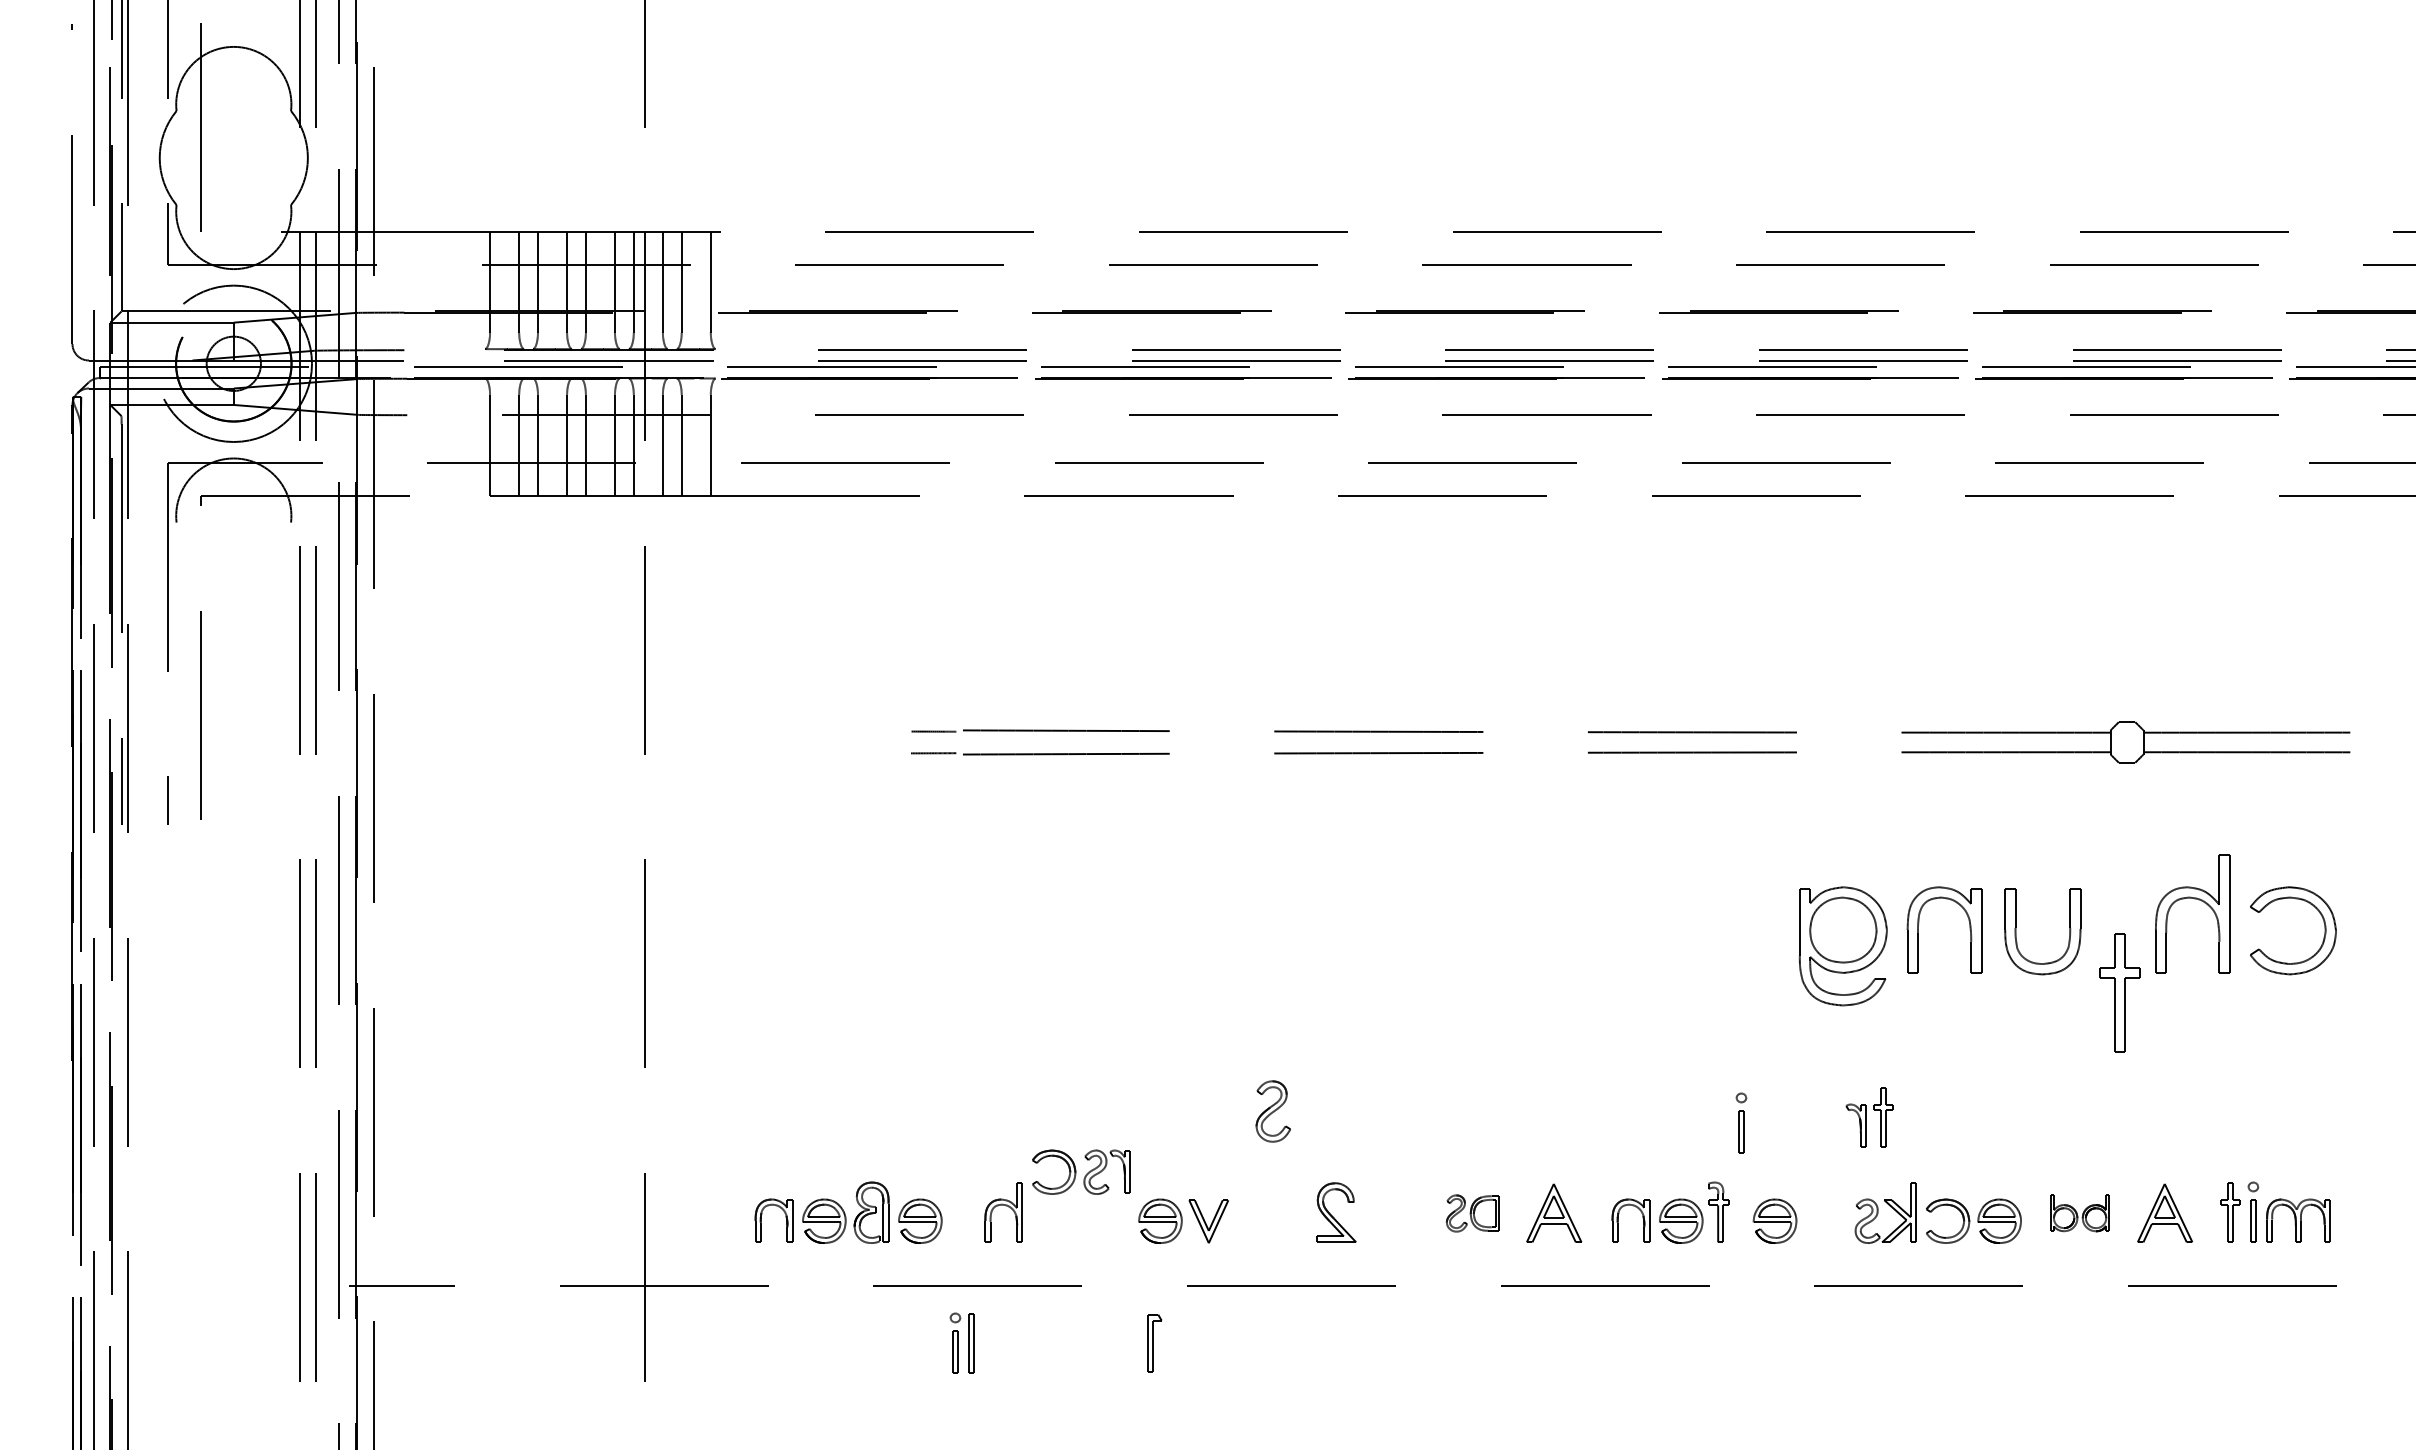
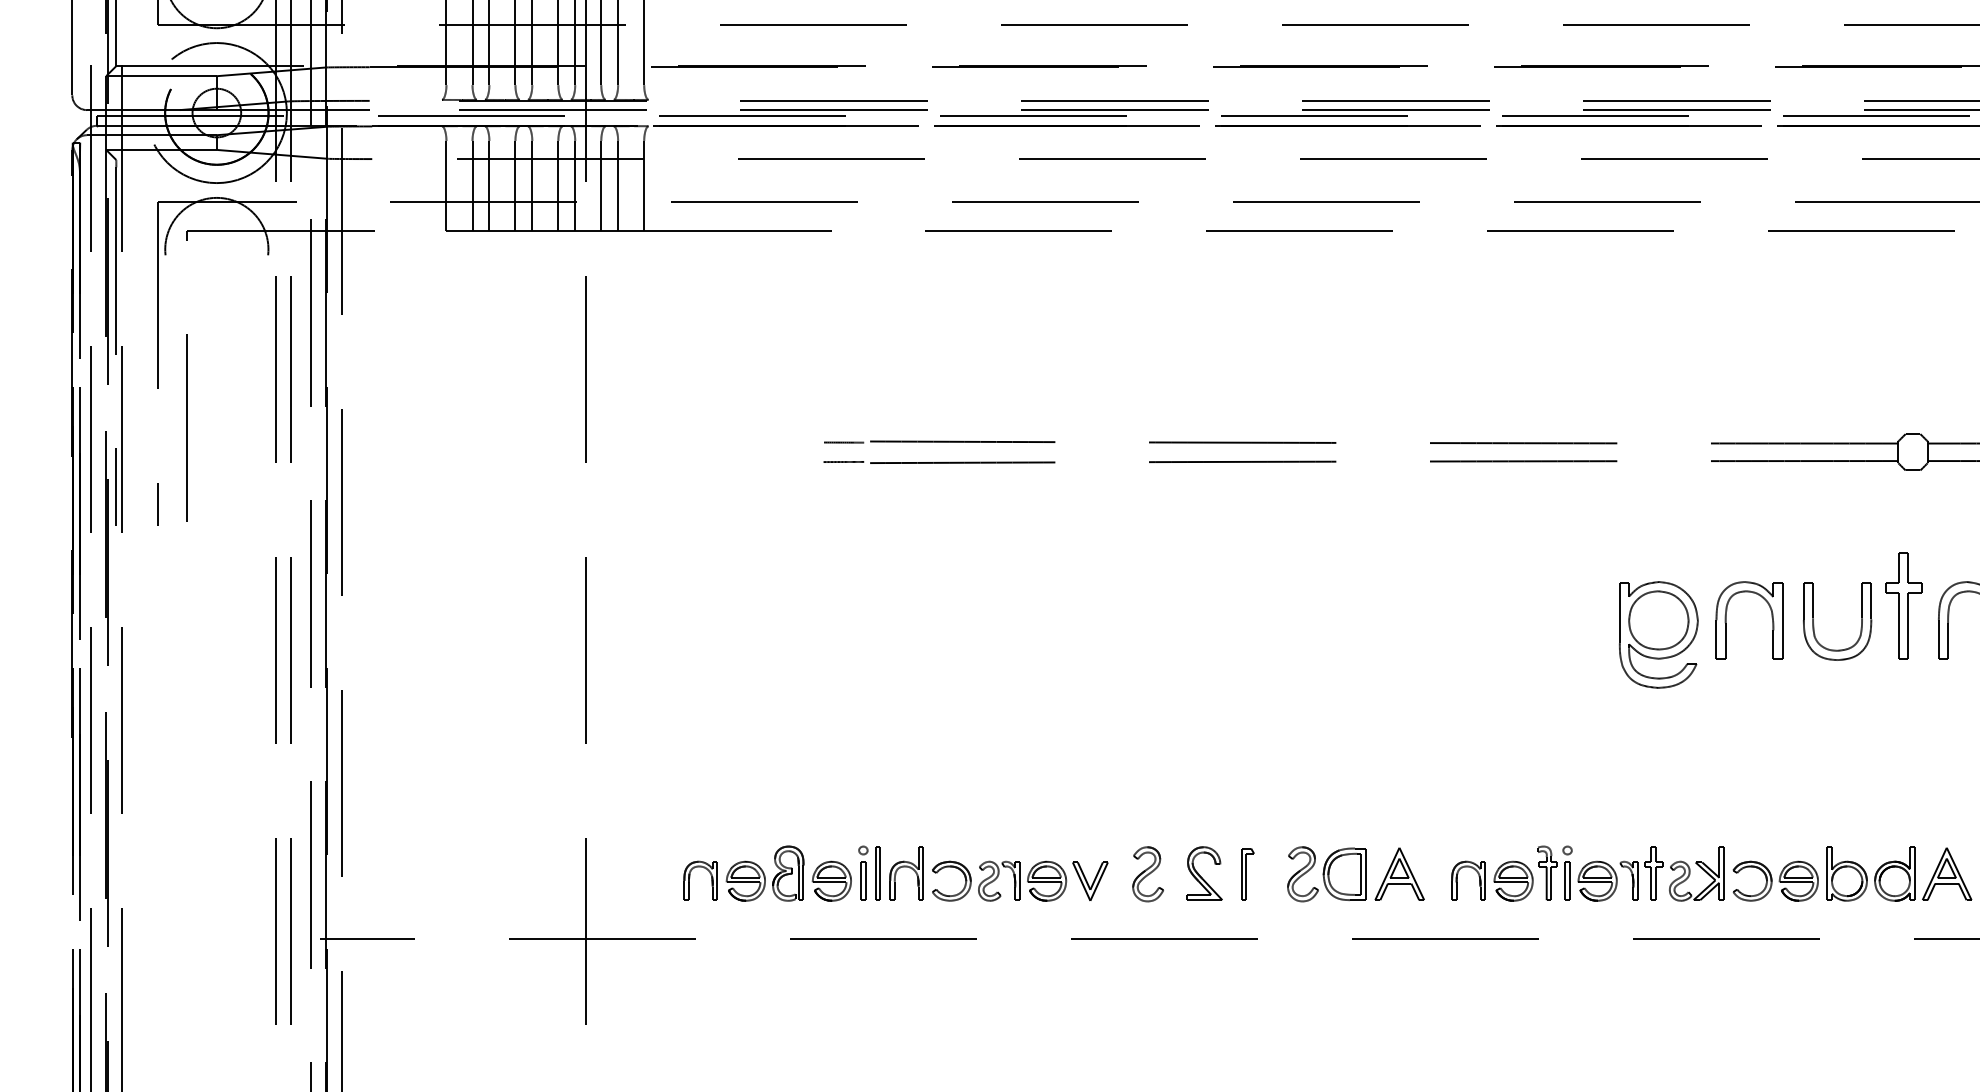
part: (2119, 992) -> (1903, 605), moved
part: (1272, 1111) -> (1147, 874), moved
part: (1869, 1117) -> (1641, 873), moved
part: (1741, 1122) -> (1567, 872), moved
part: (1081, 1171) -> (976, 880), moved
part: (1472, 1213) -> (1326, 874), size x1.67
part: (2079, 1213) -> (1870, 874), size x1.67
part: (961, 1342) -> (868, 872), moved
part: (1154, 1343) -> (1247, 874), moved

